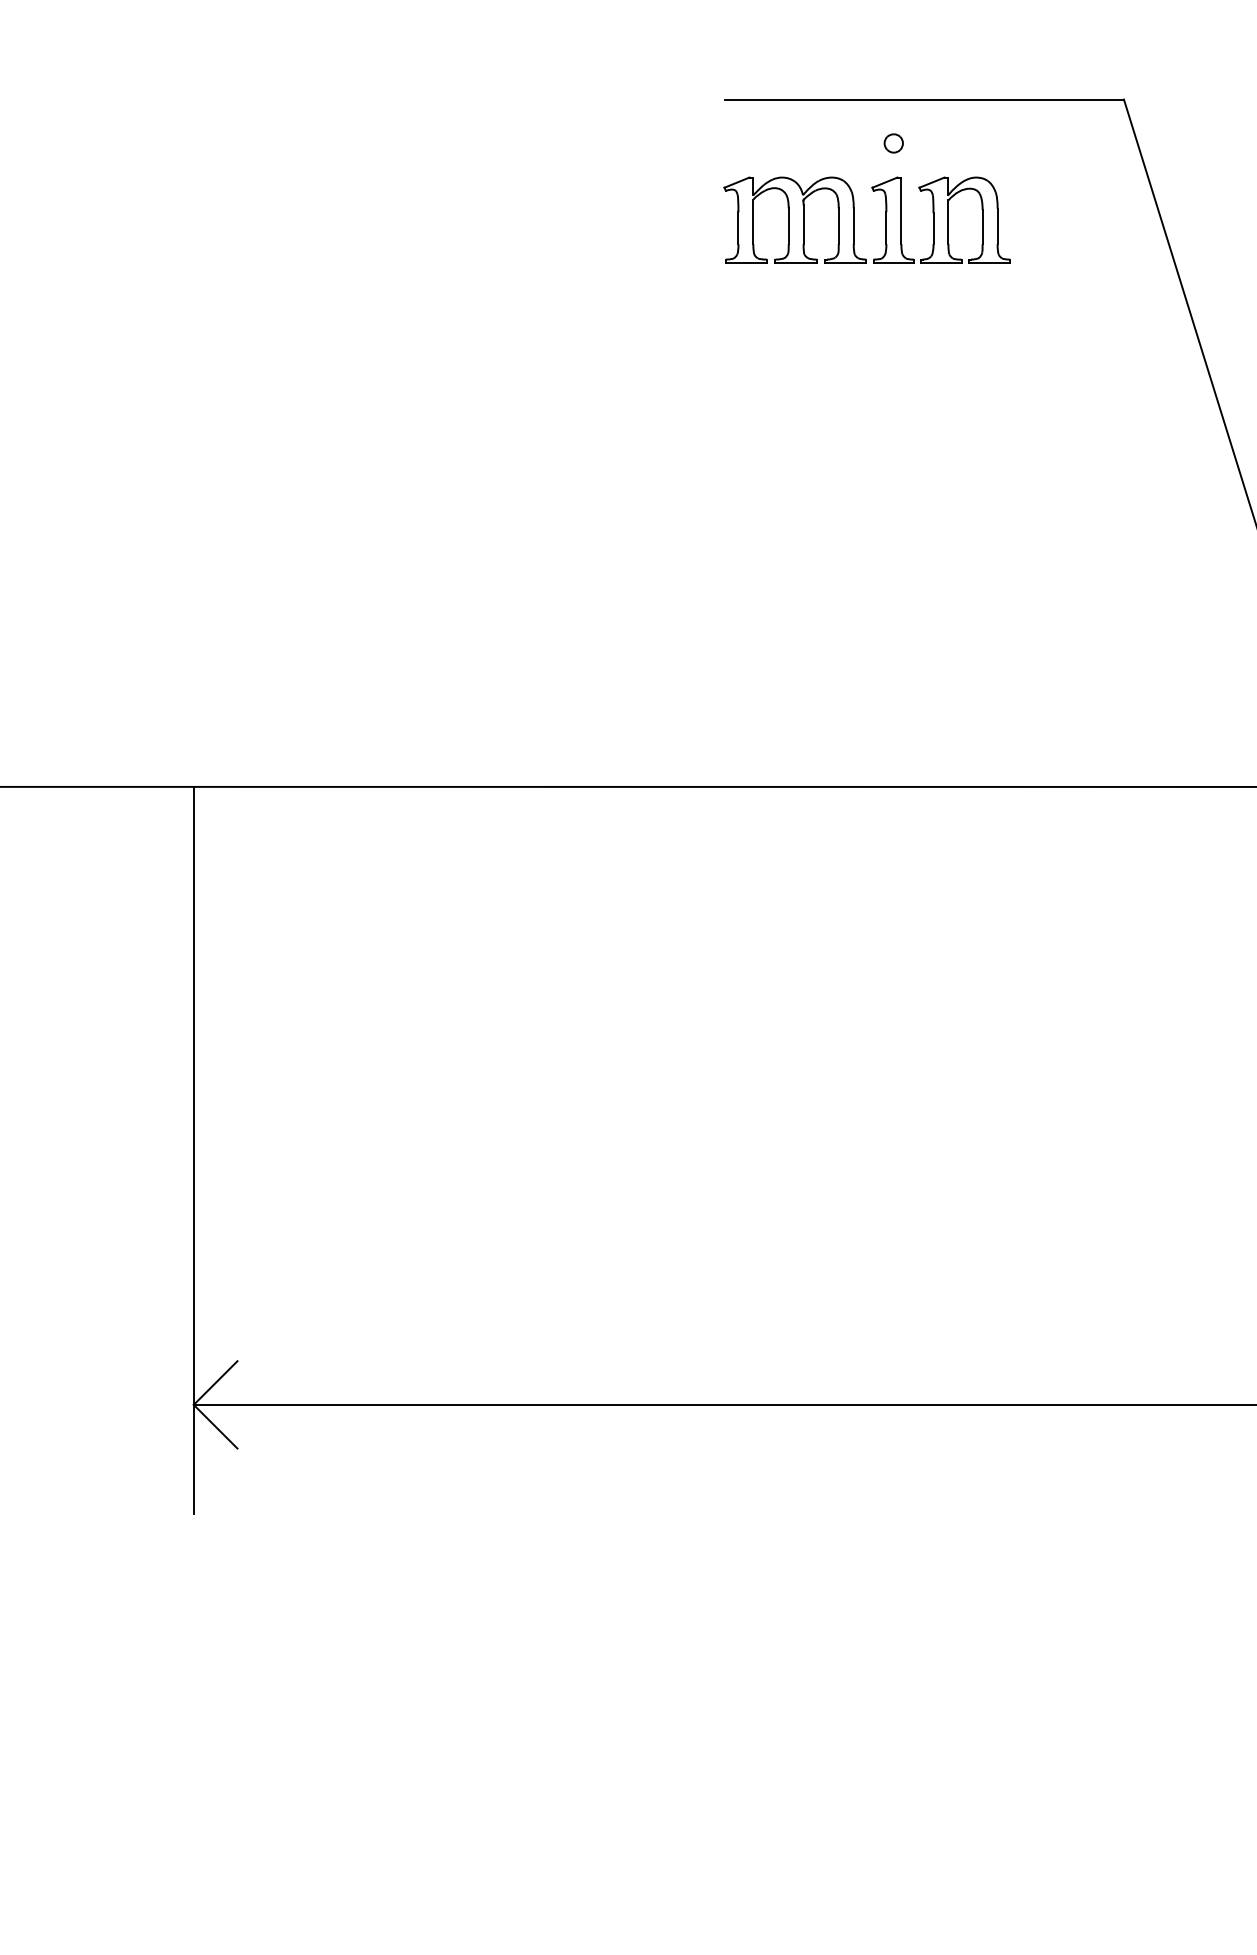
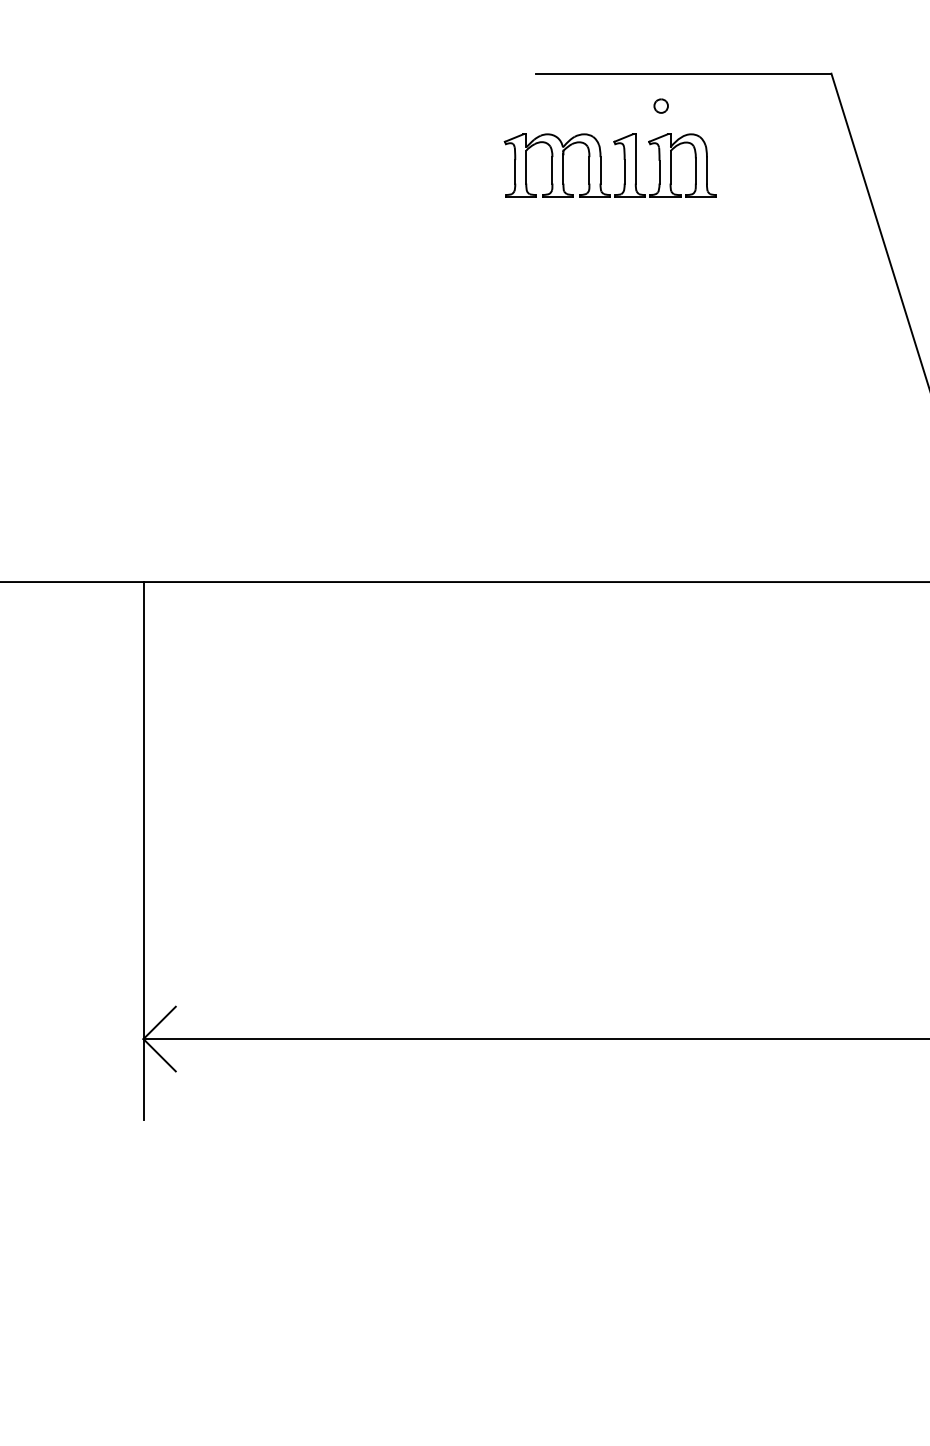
part: (854, 219) -> (601, 165), moved

